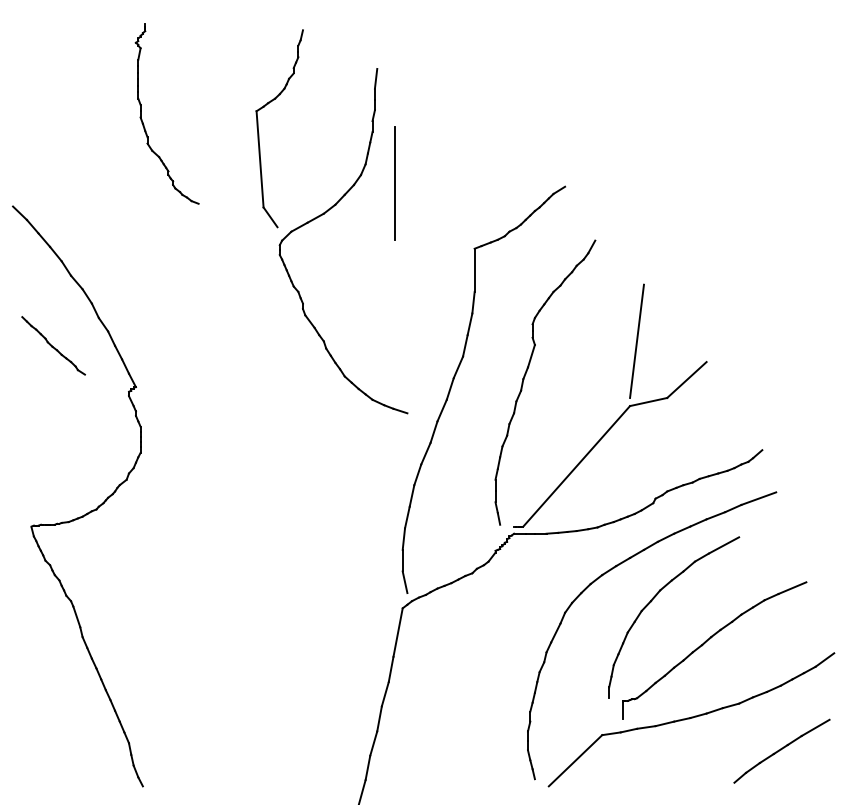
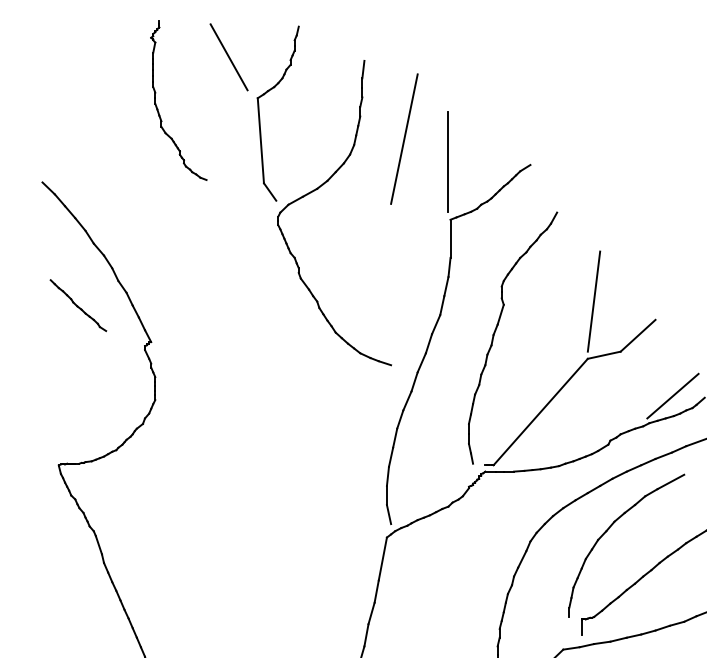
line: (224, 64) -> (229, 56), added
line: (422, 157) -> (404, 139), added
line: (394, 183) -> (447, 162), moved
line: (726, 448) -> (673, 396), added

